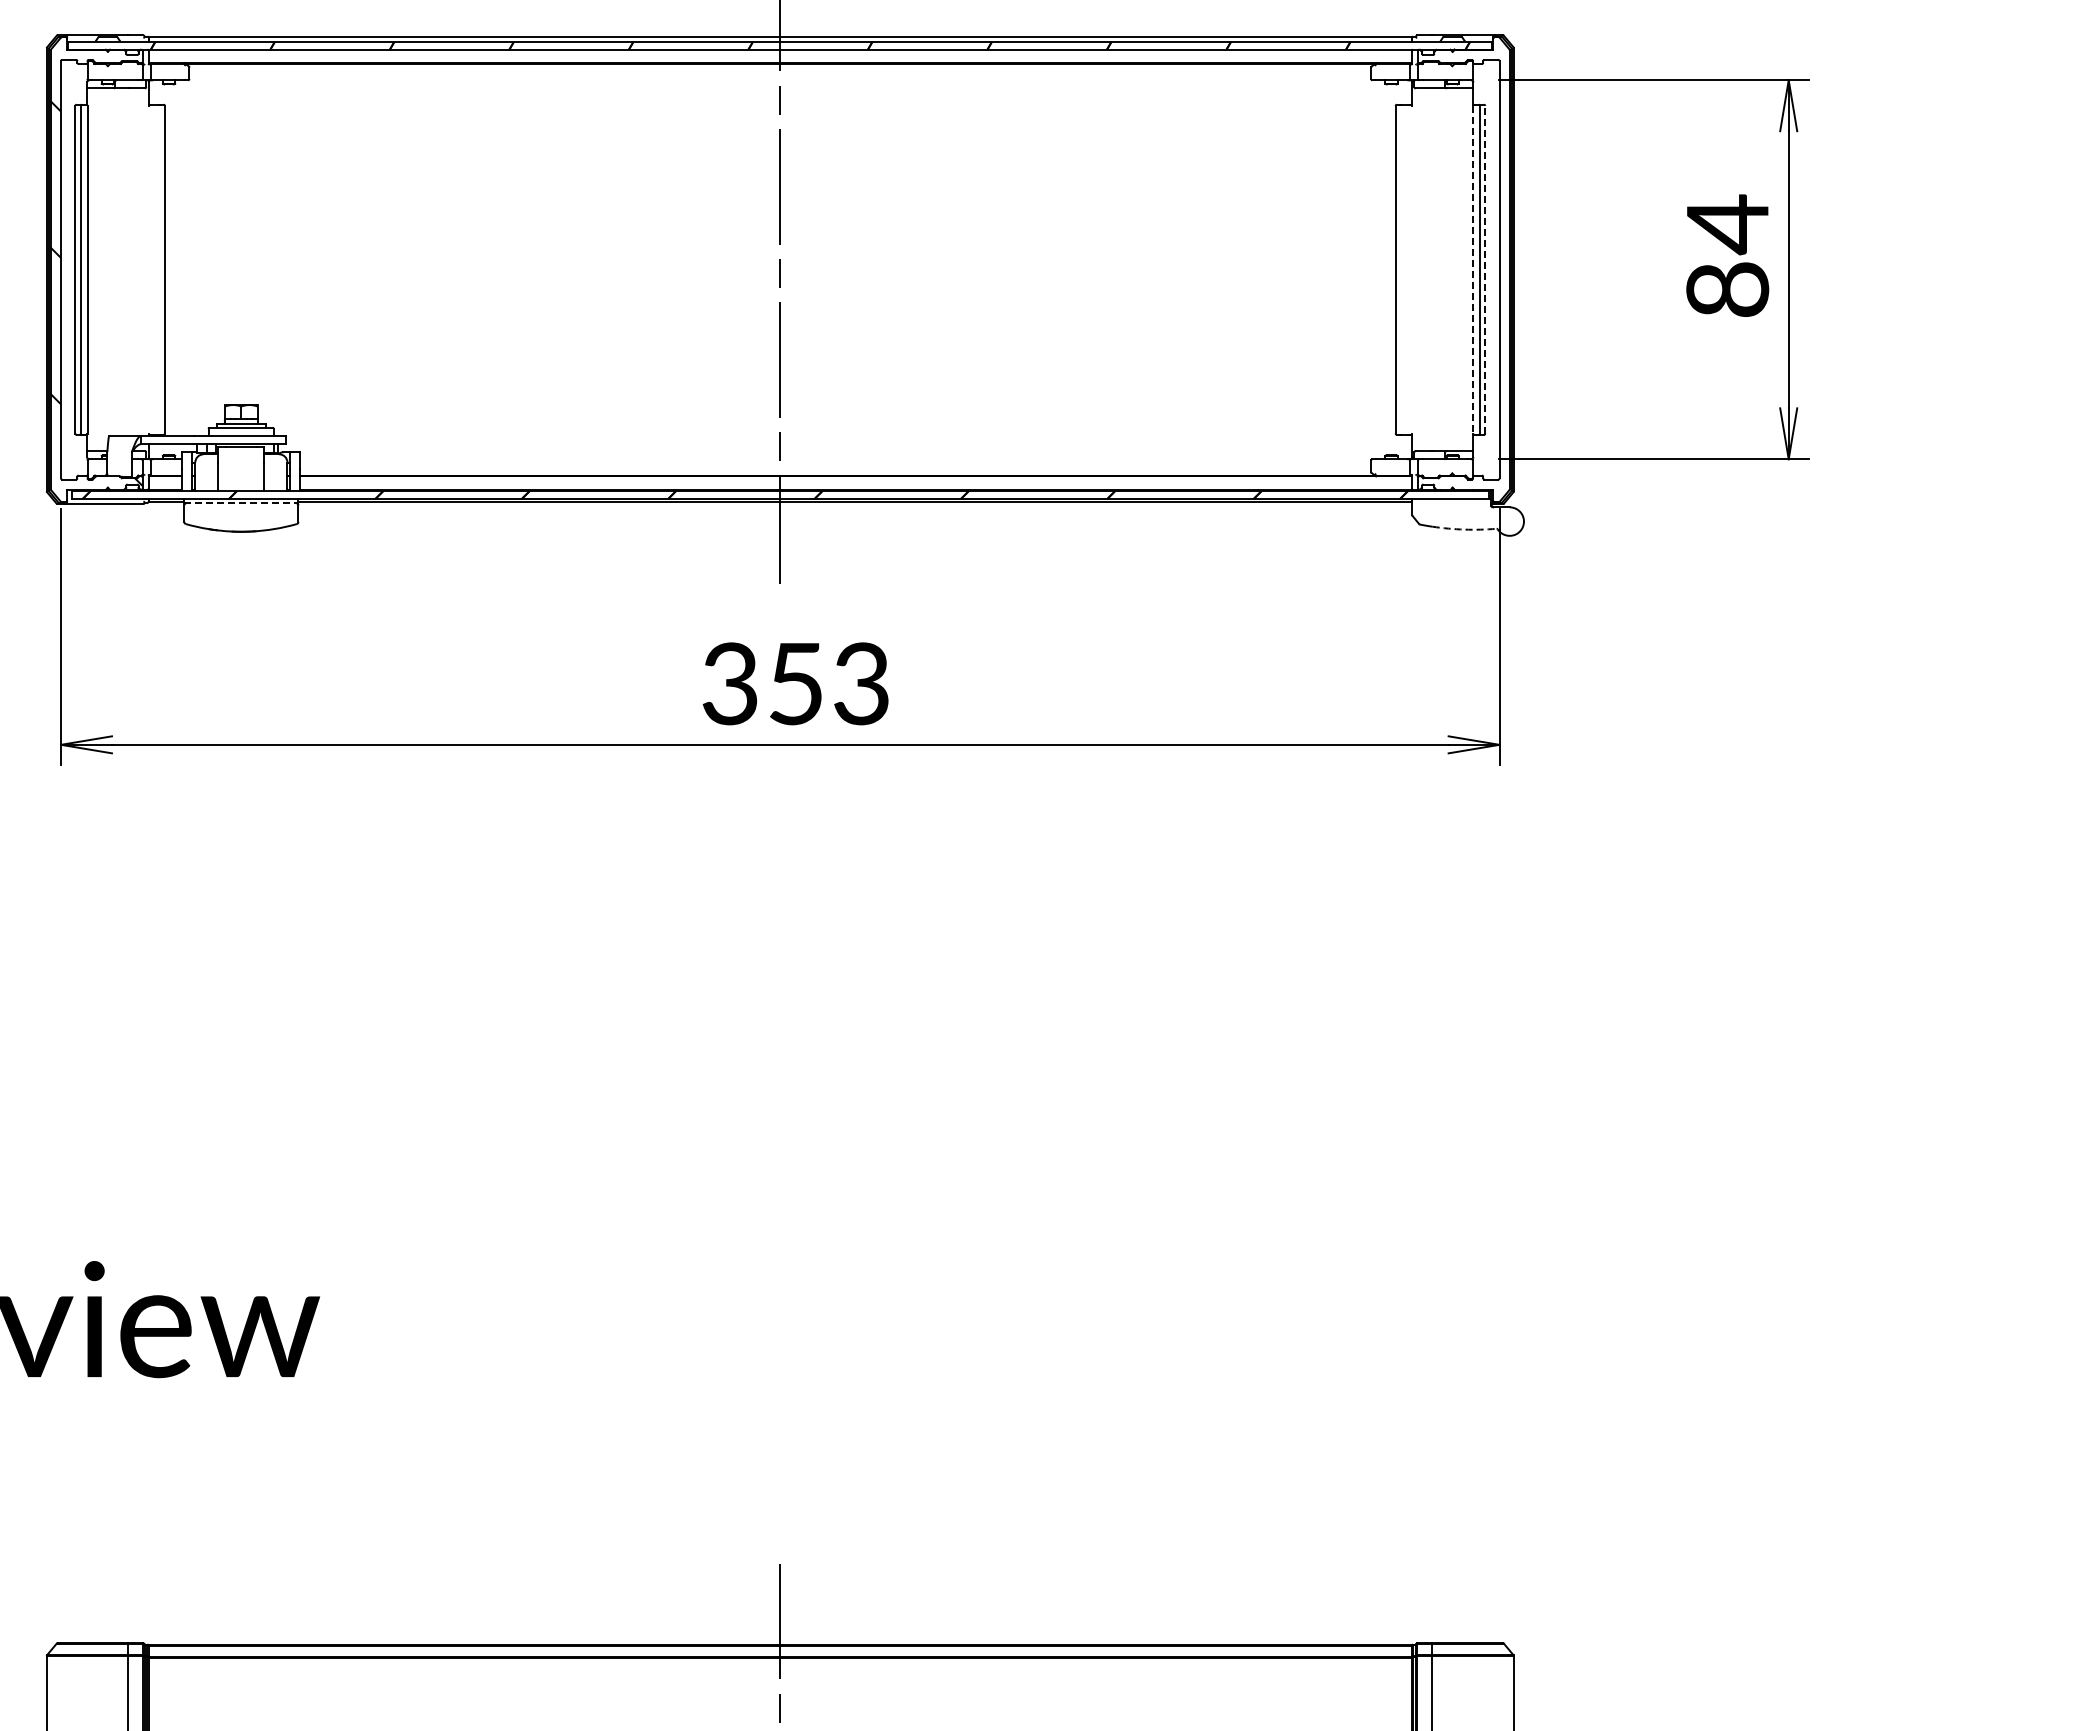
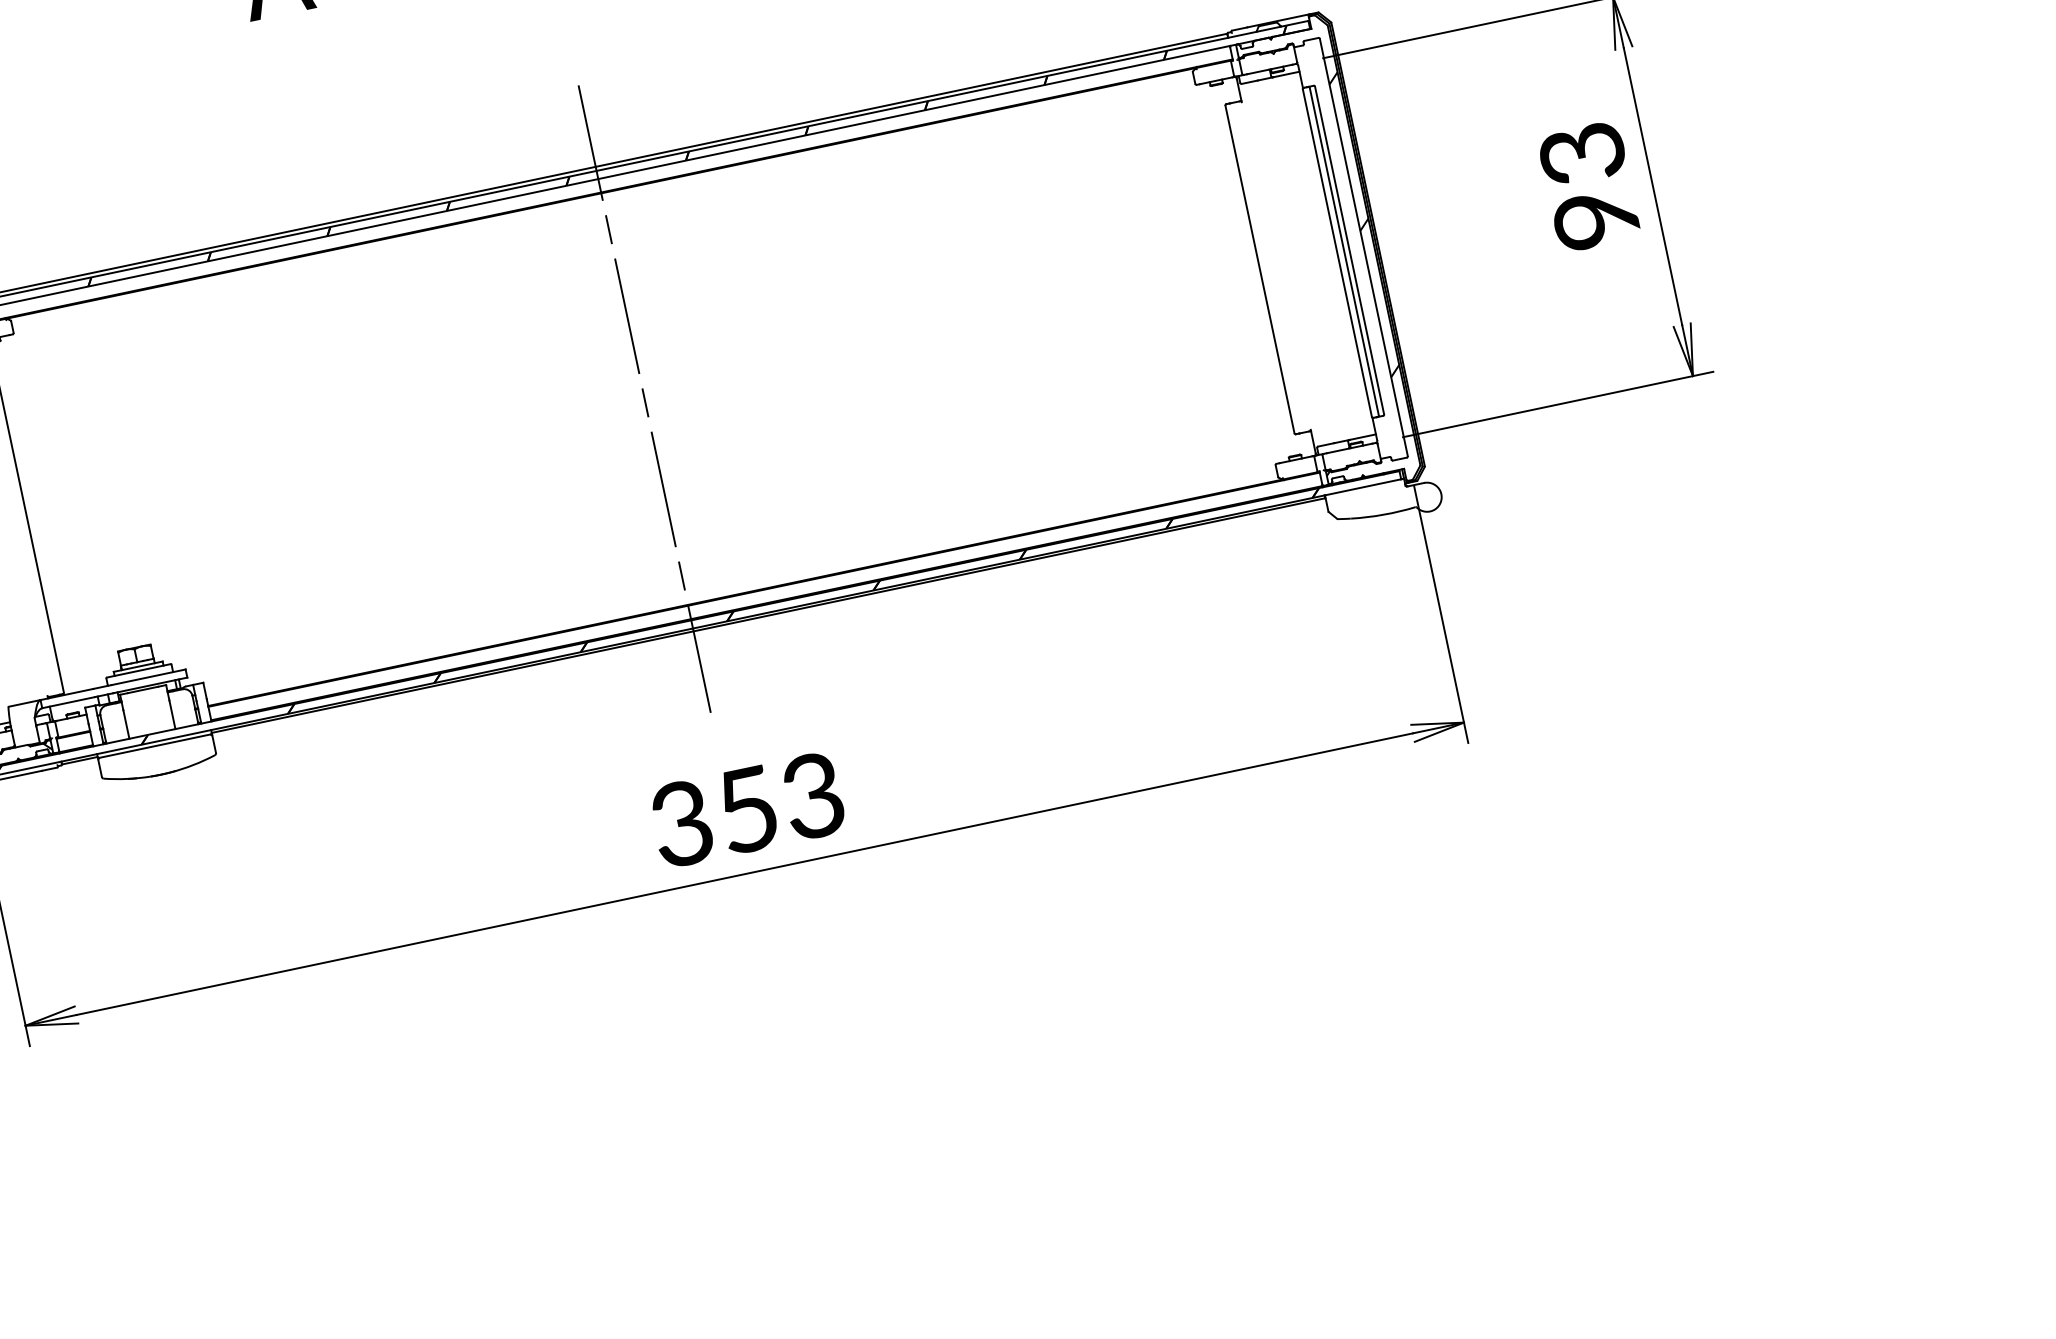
text: (1727, 255) -> (1588, 185), 84 -> 93
line: (1473, 269) -> (1337, 252), dashed -> solid
line: (1485, 269) -> (1349, 250), dashed -> solid
hatch: (1463, 288) -> (1331, 273), added
line: (241, 503) -> (155, 746), dashed -> solid
arc: (1464, 529) -> (1383, 514), dashed -> solid

